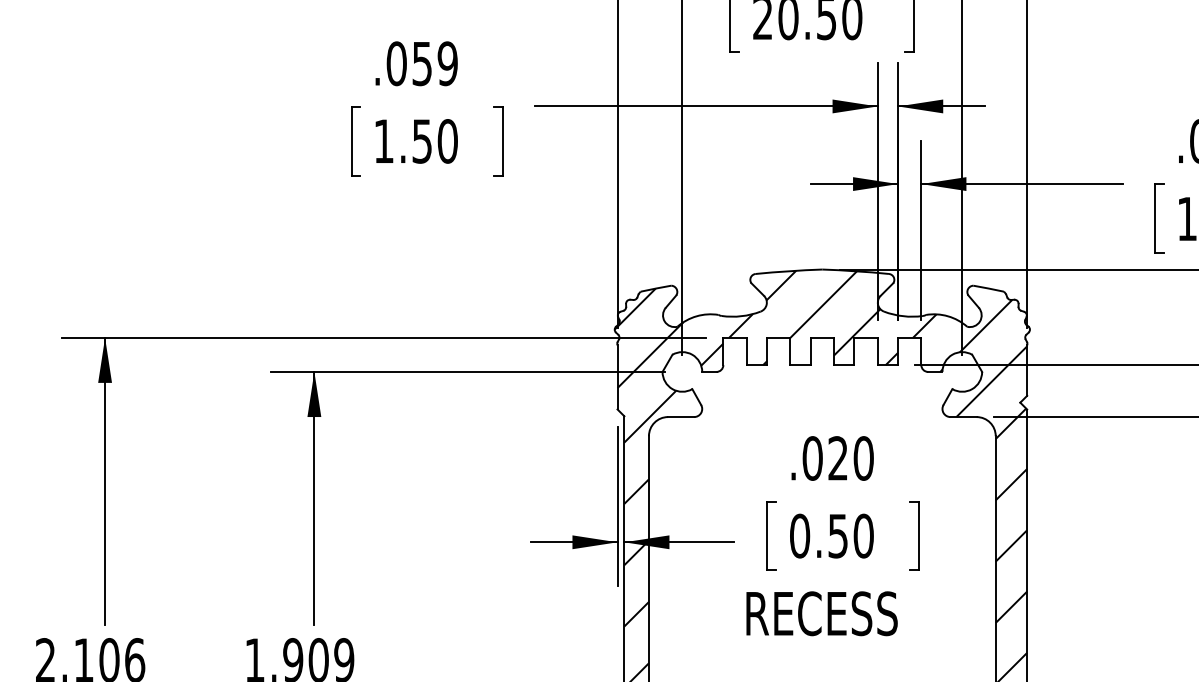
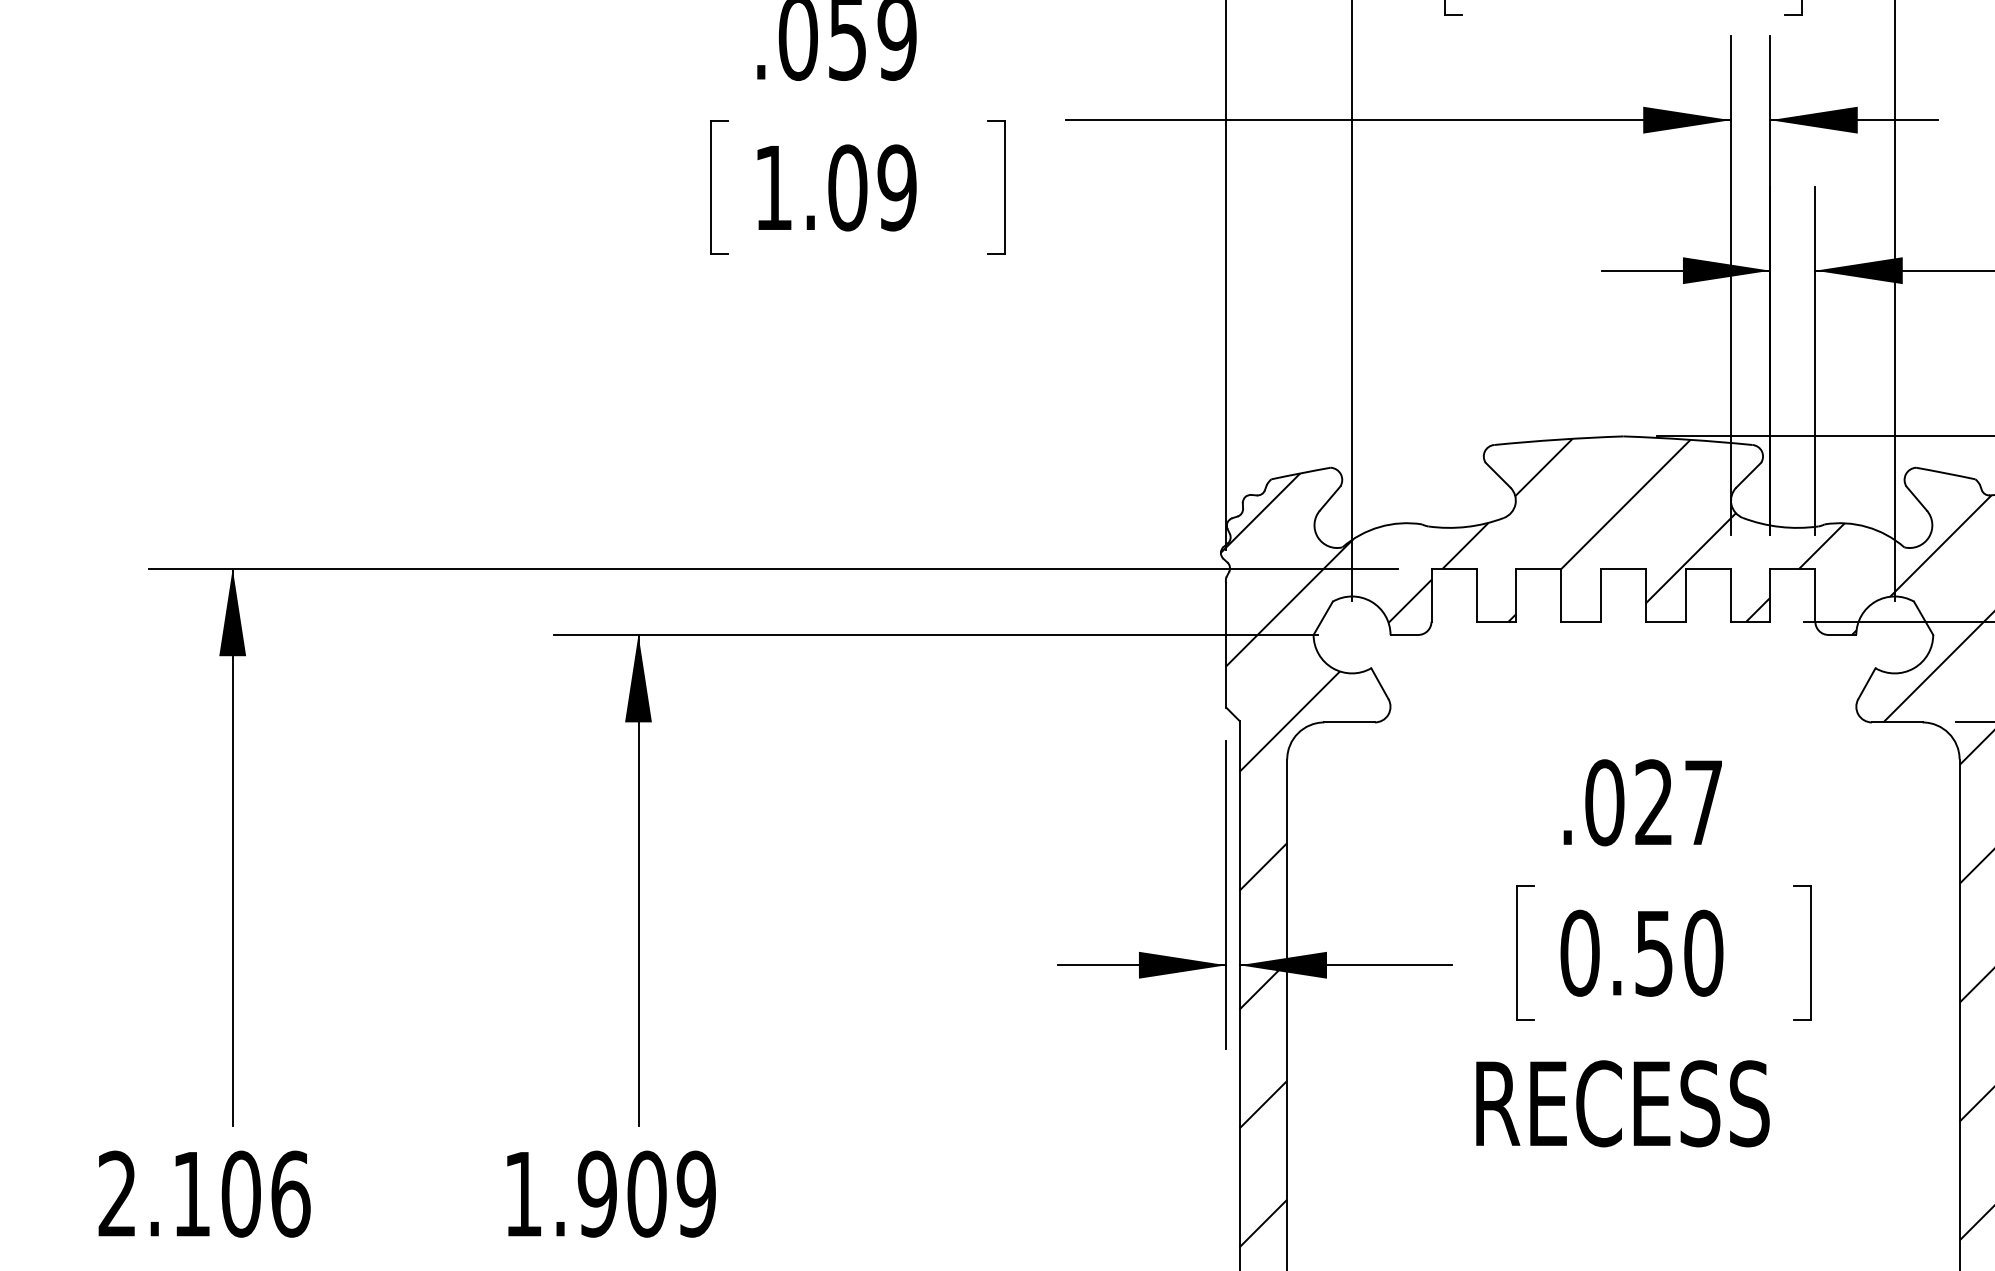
text: (434, 141) -> (871, 188), 1.50 -> 1.09
text: (863, 458) -> (1703, 802), .020 -> .027

